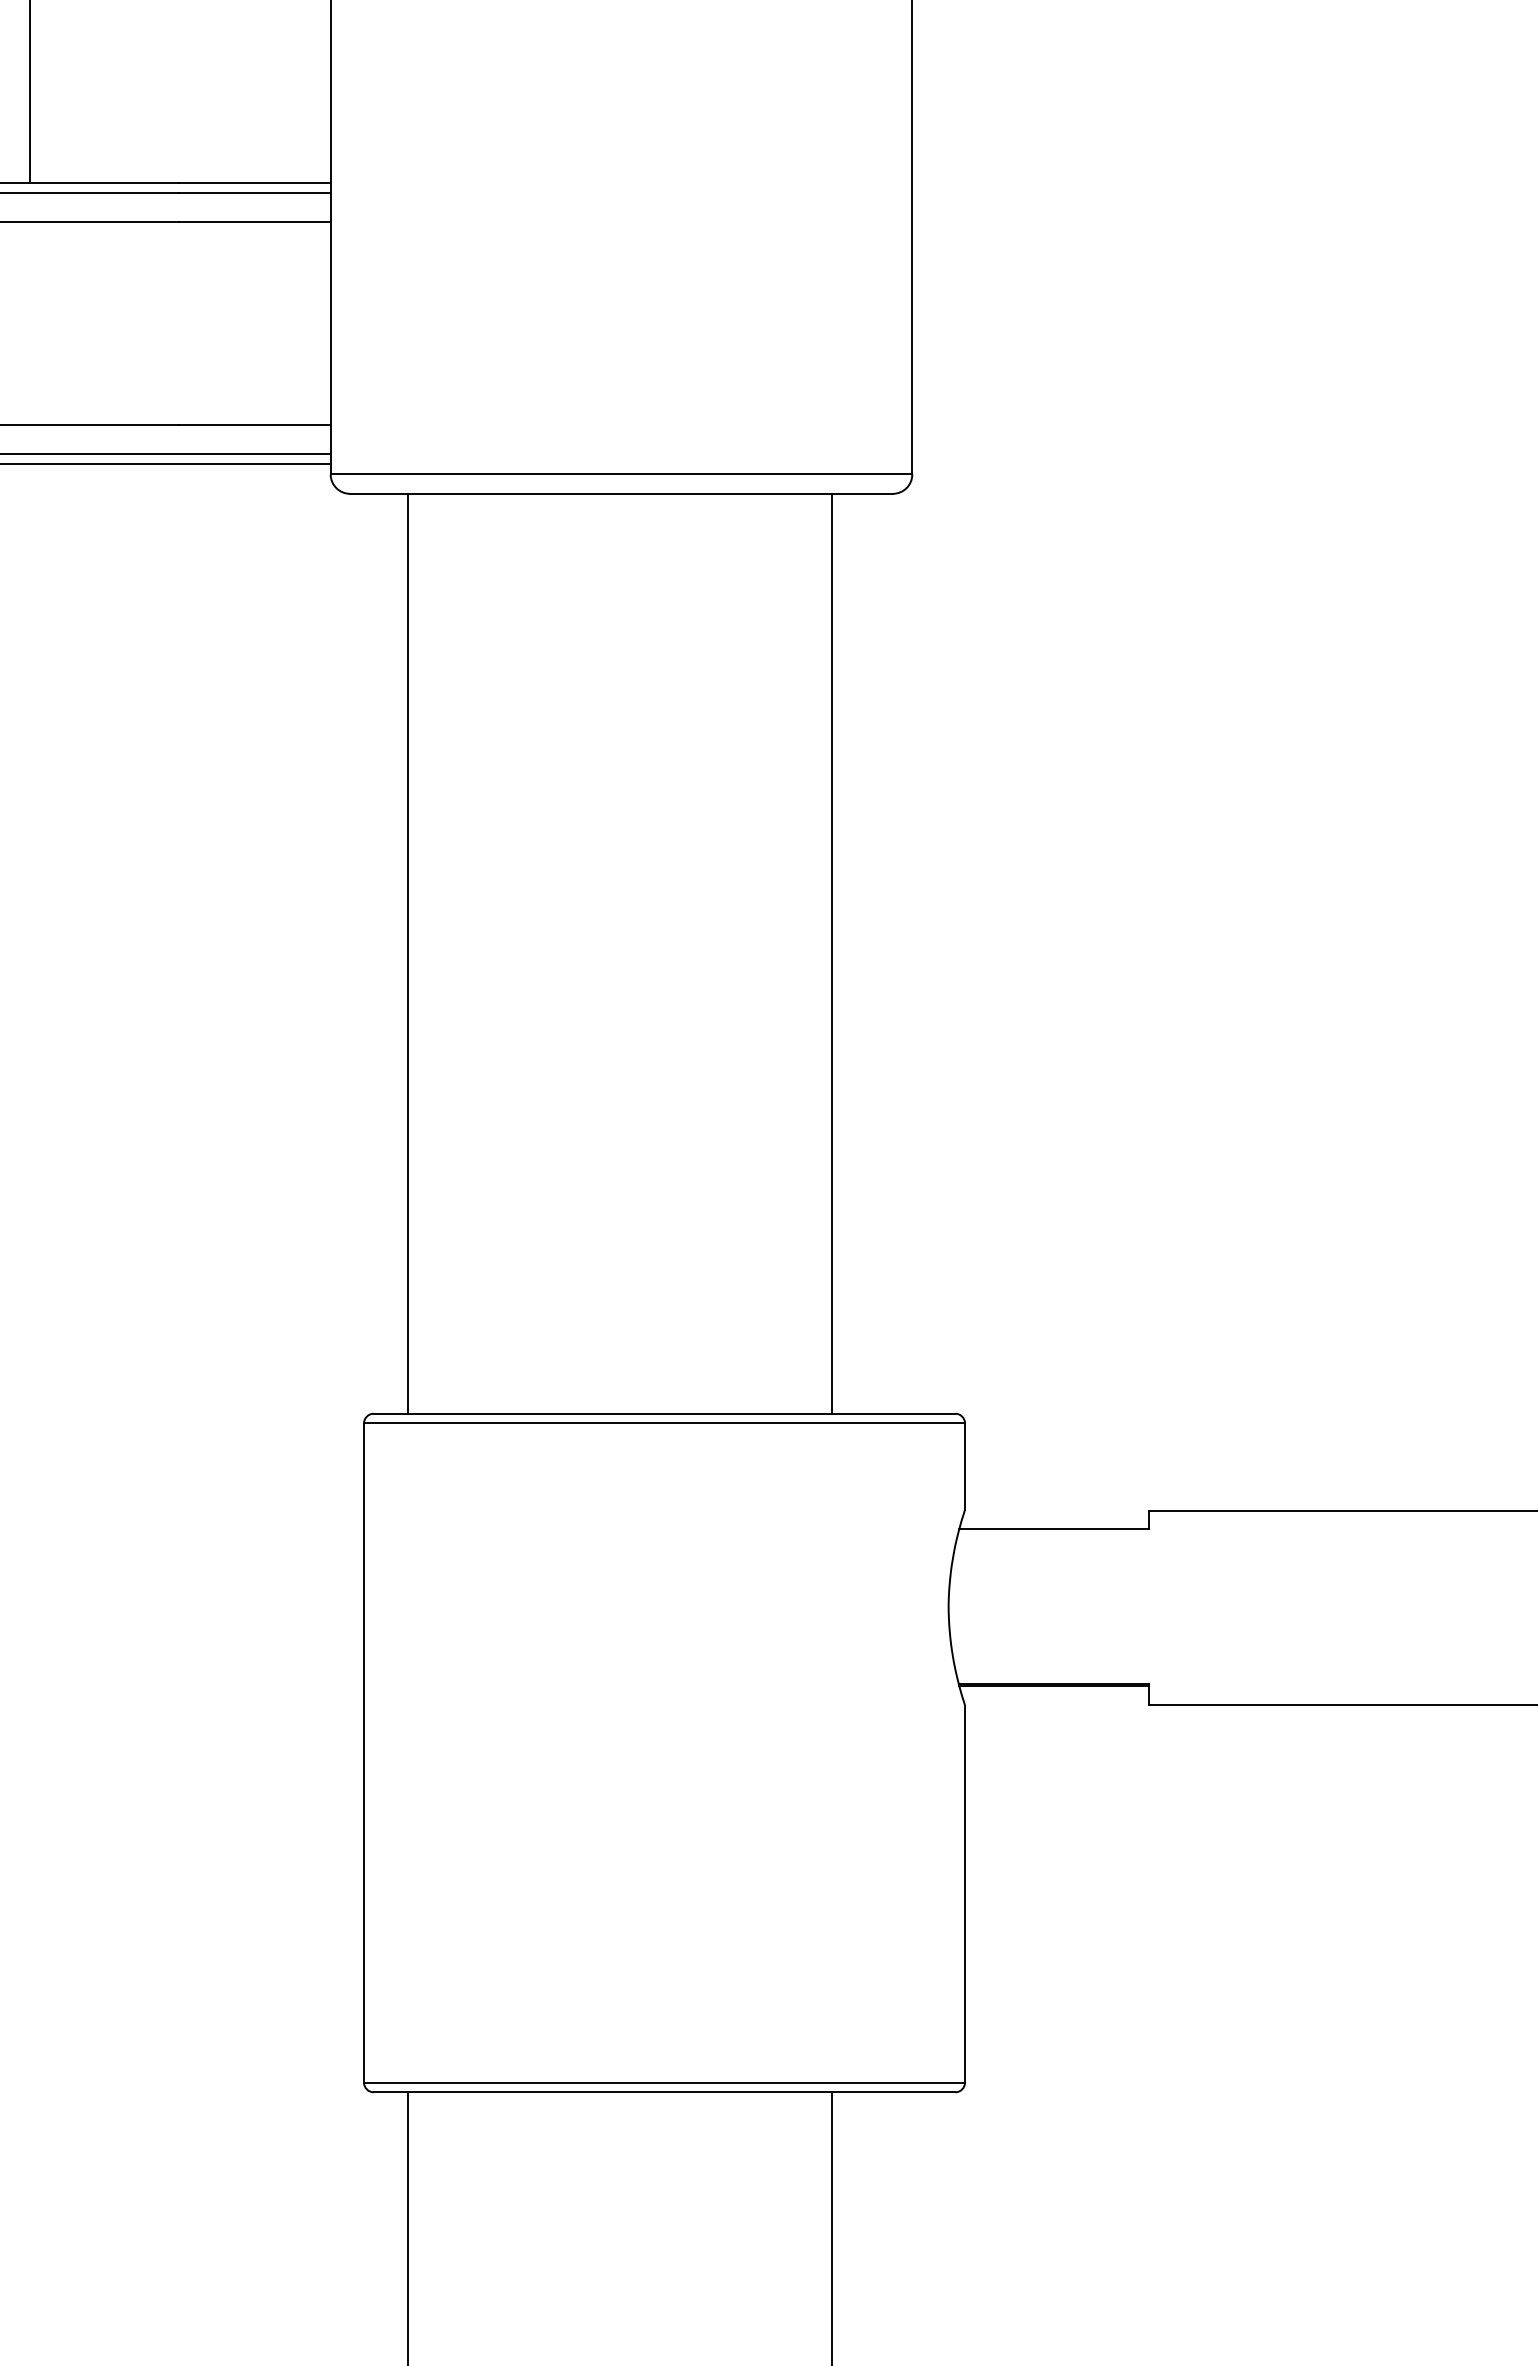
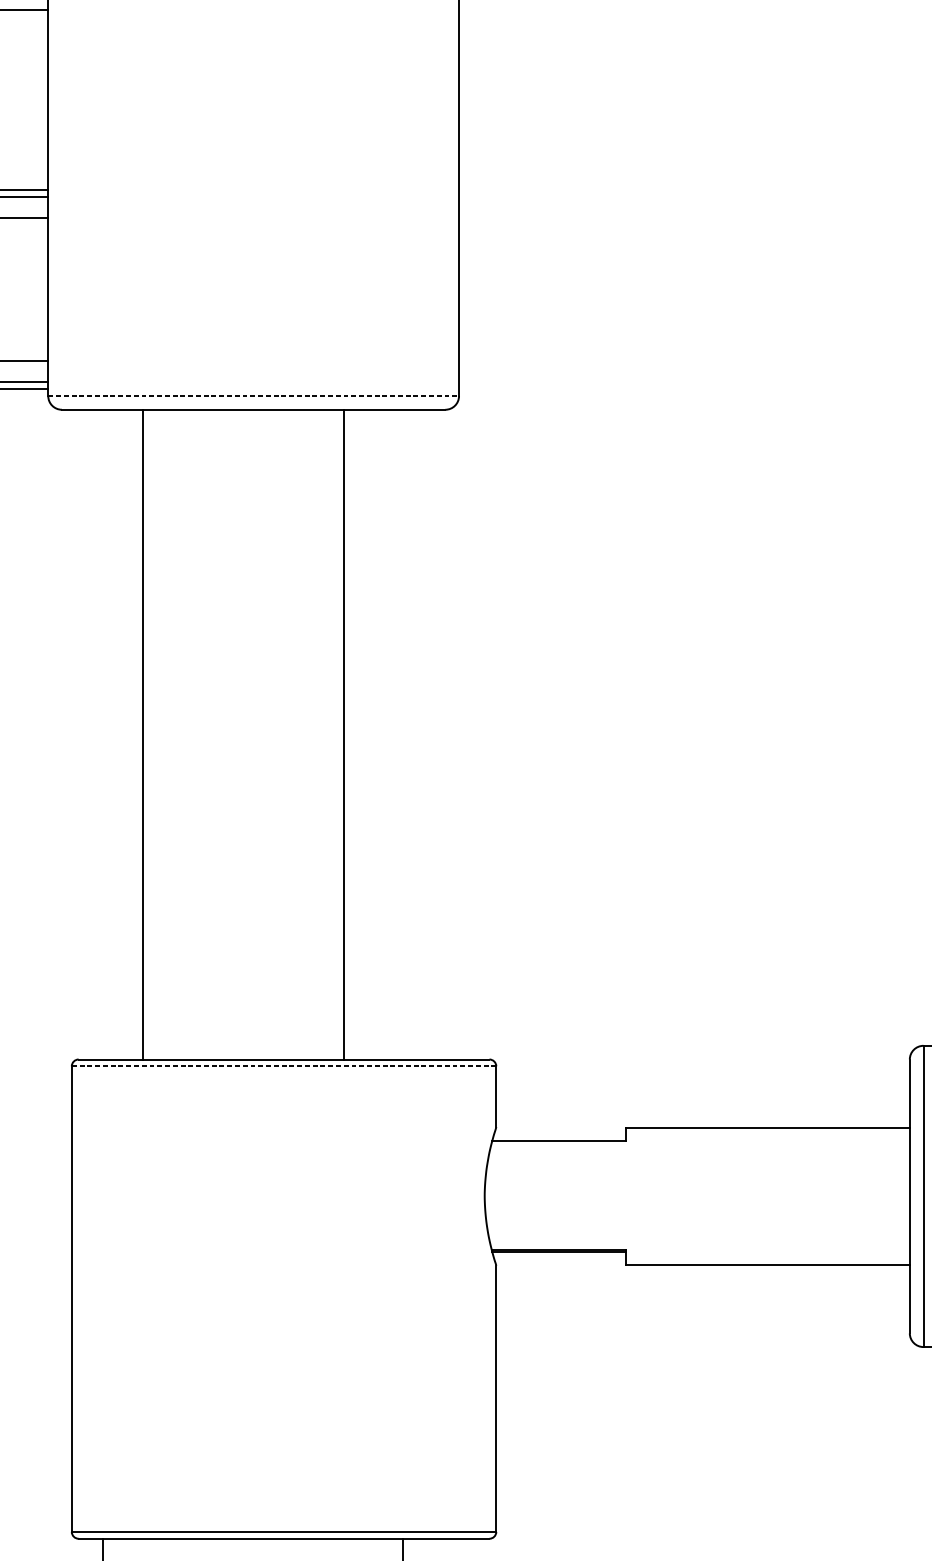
line: (621, 474) -> (253, 396), solid -> dashed
line: (407, 953) -> (142, 734), moved
line: (832, 953) -> (344, 734), moved
line: (664, 1423) -> (284, 1066), solid -> dashed

